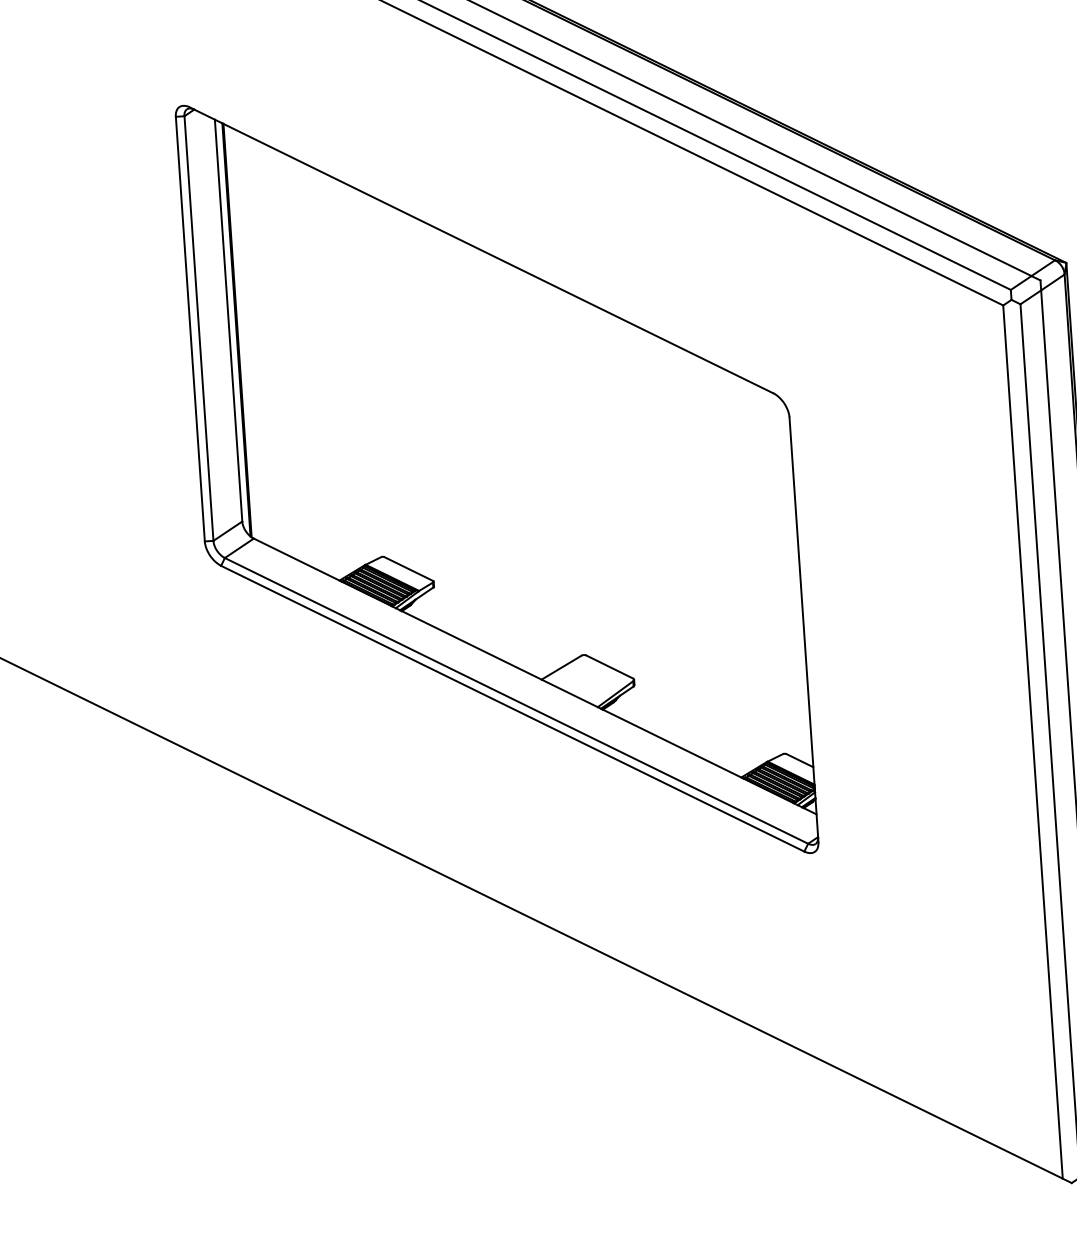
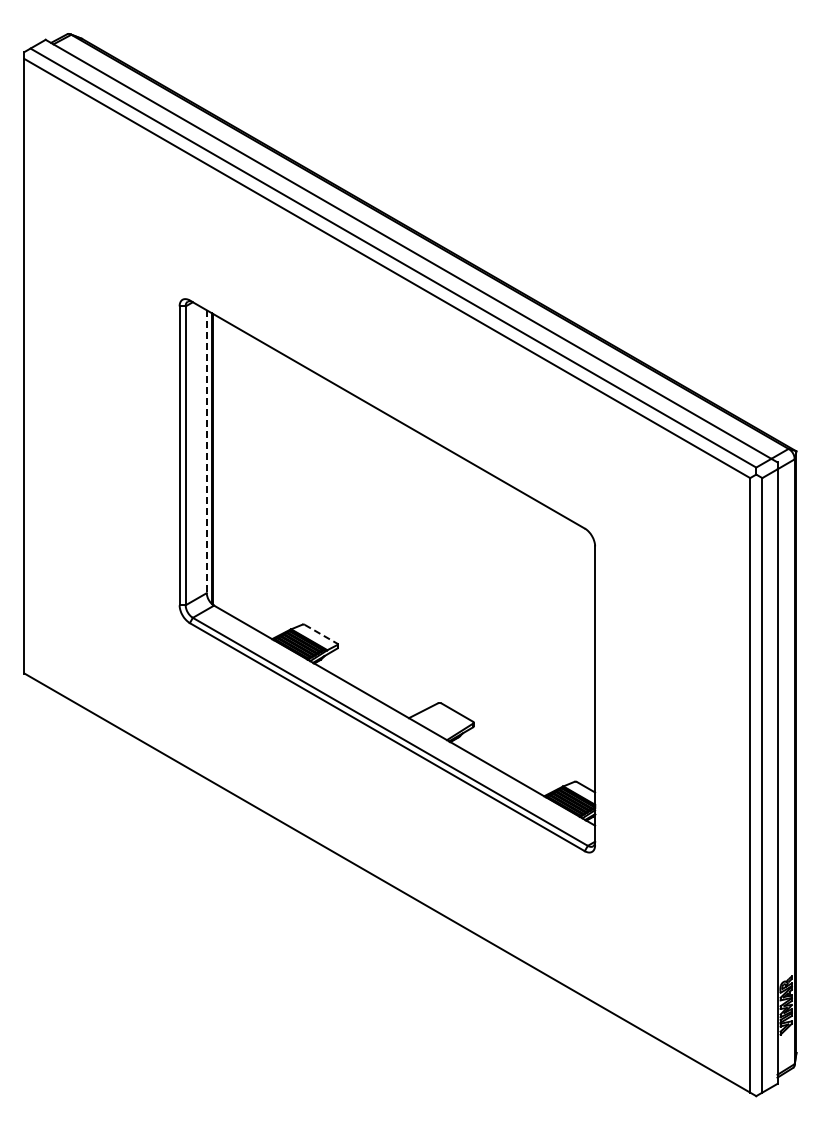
line: (228, 321) -> (206, 452), solid -> dashed
line: (409, 569) -> (321, 634), solid -> dashed

